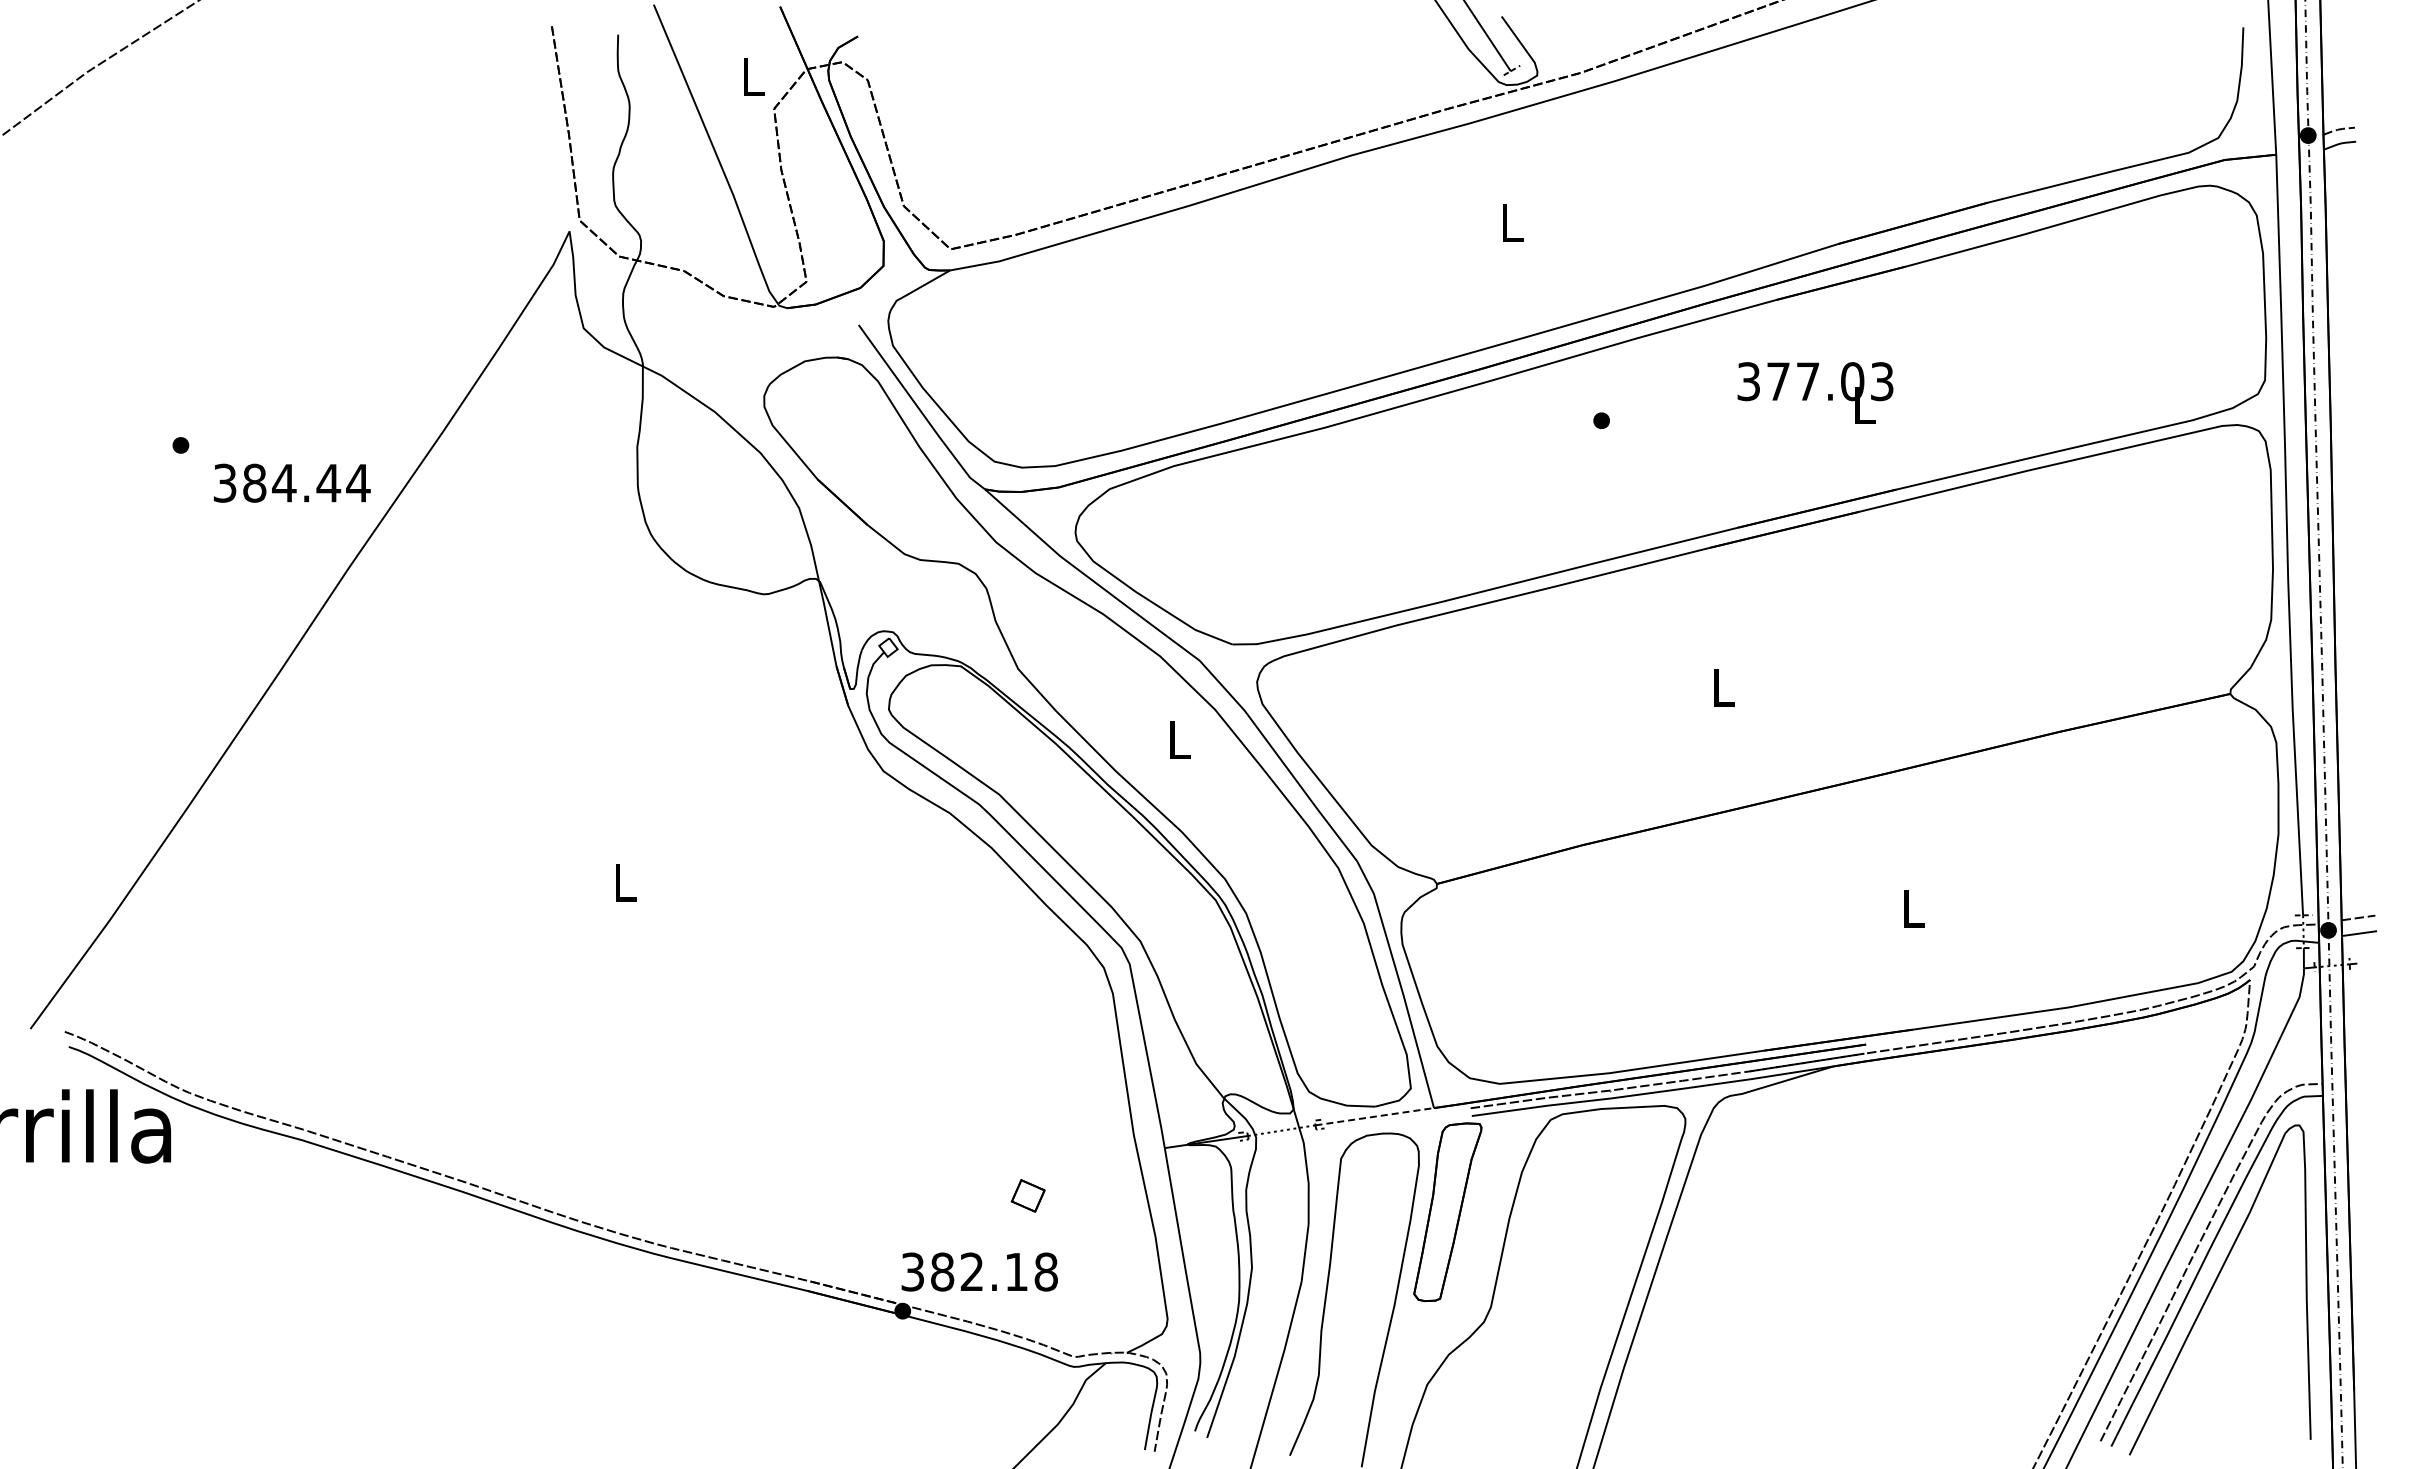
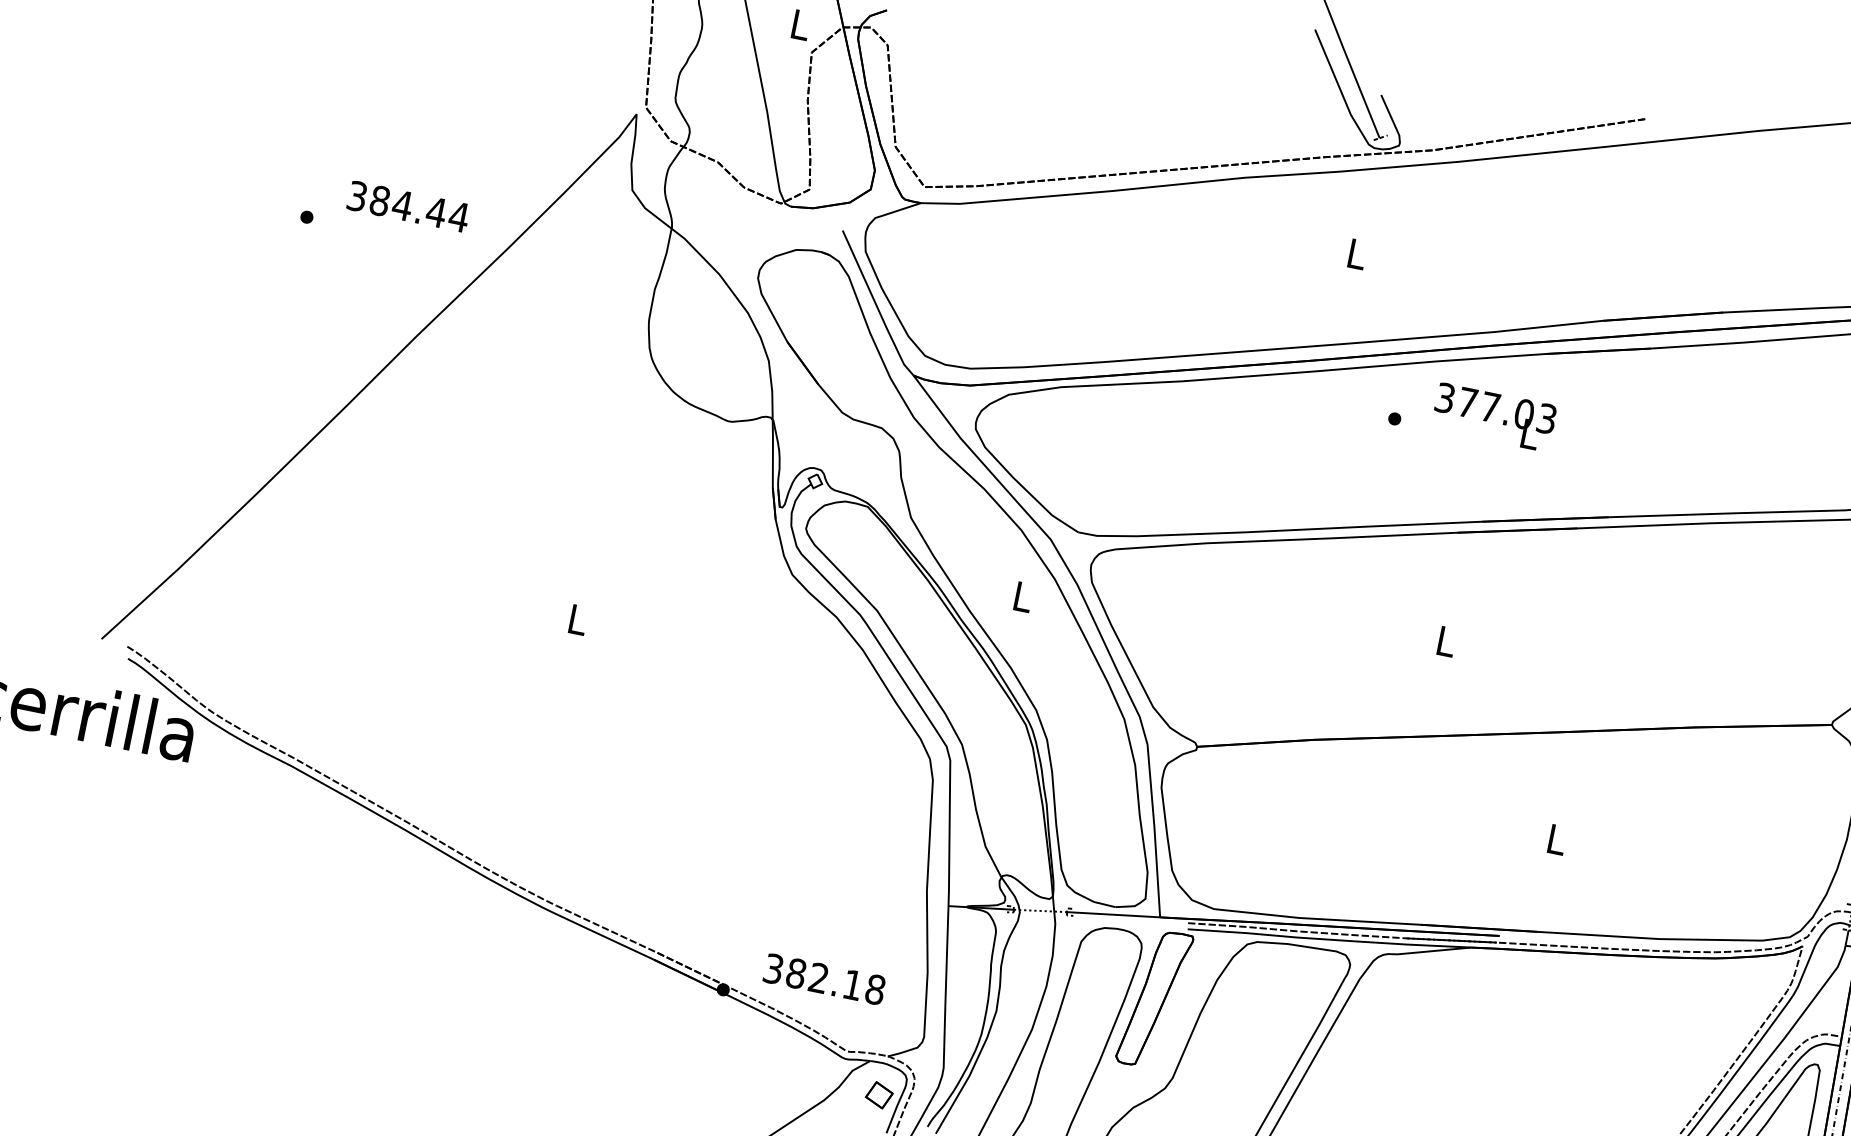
text: (1815, 392) -> (1494, 416), moved
text: (292, 482) -> (408, 206), moved
line: (1374, 1116) -> (1113, 914), dashed -> solid
part: (1027, 1195) -> (878, 1094), moved
text: (979, 1271) -> (824, 978), moved

